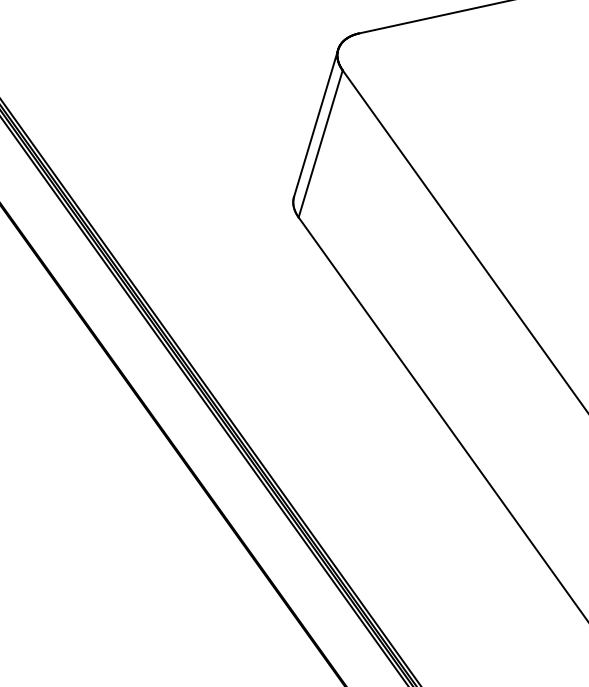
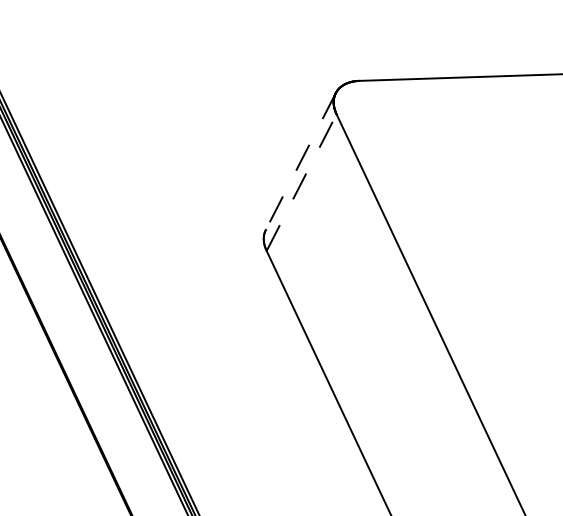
line: (316, 123) -> (301, 161), solid -> dashed
line: (320, 143) -> (301, 182), solid -> dashed

